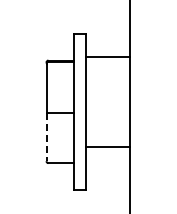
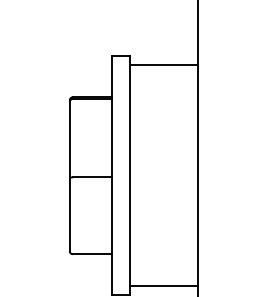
line: (107, 56) -> (163, 65), moved
line: (46, 137) -> (69, 214), dashed -> solid
line: (107, 147) -> (163, 286), moved

